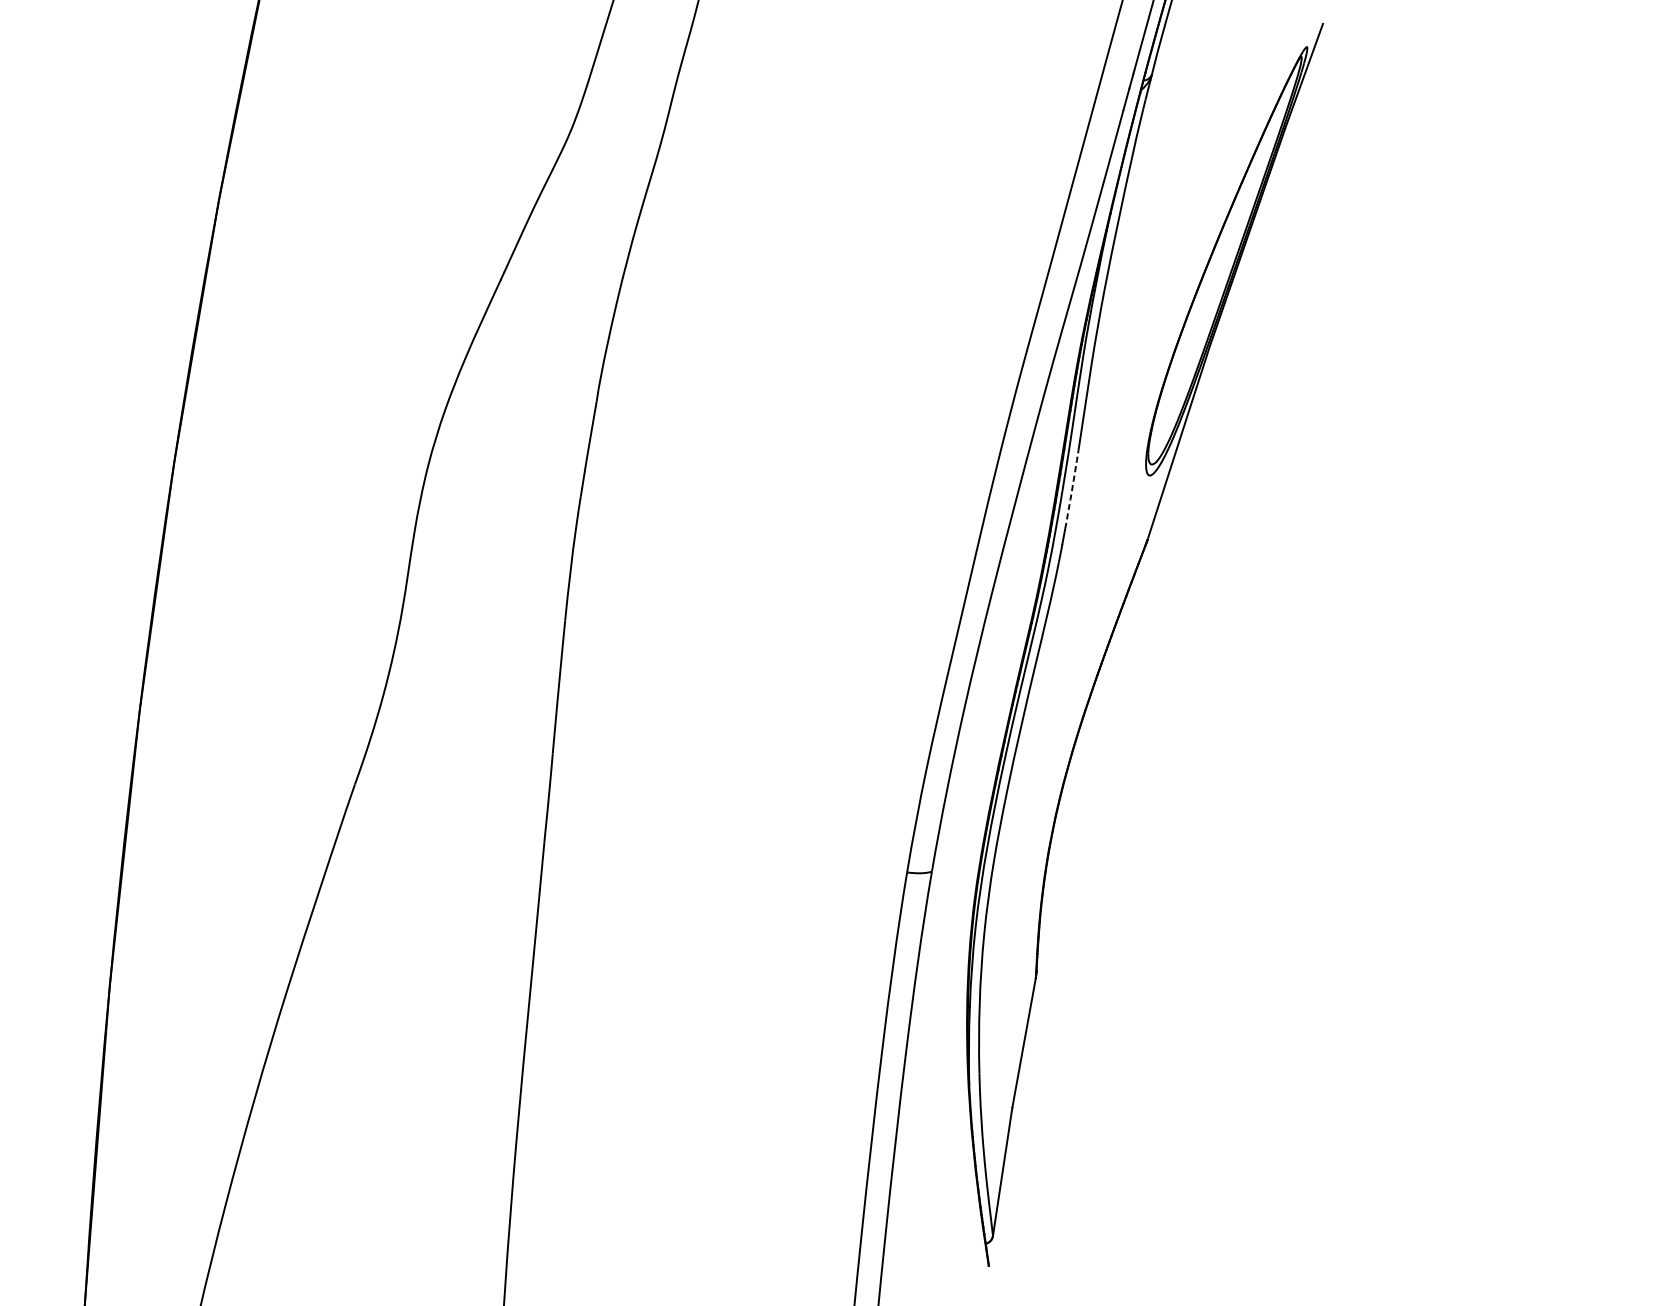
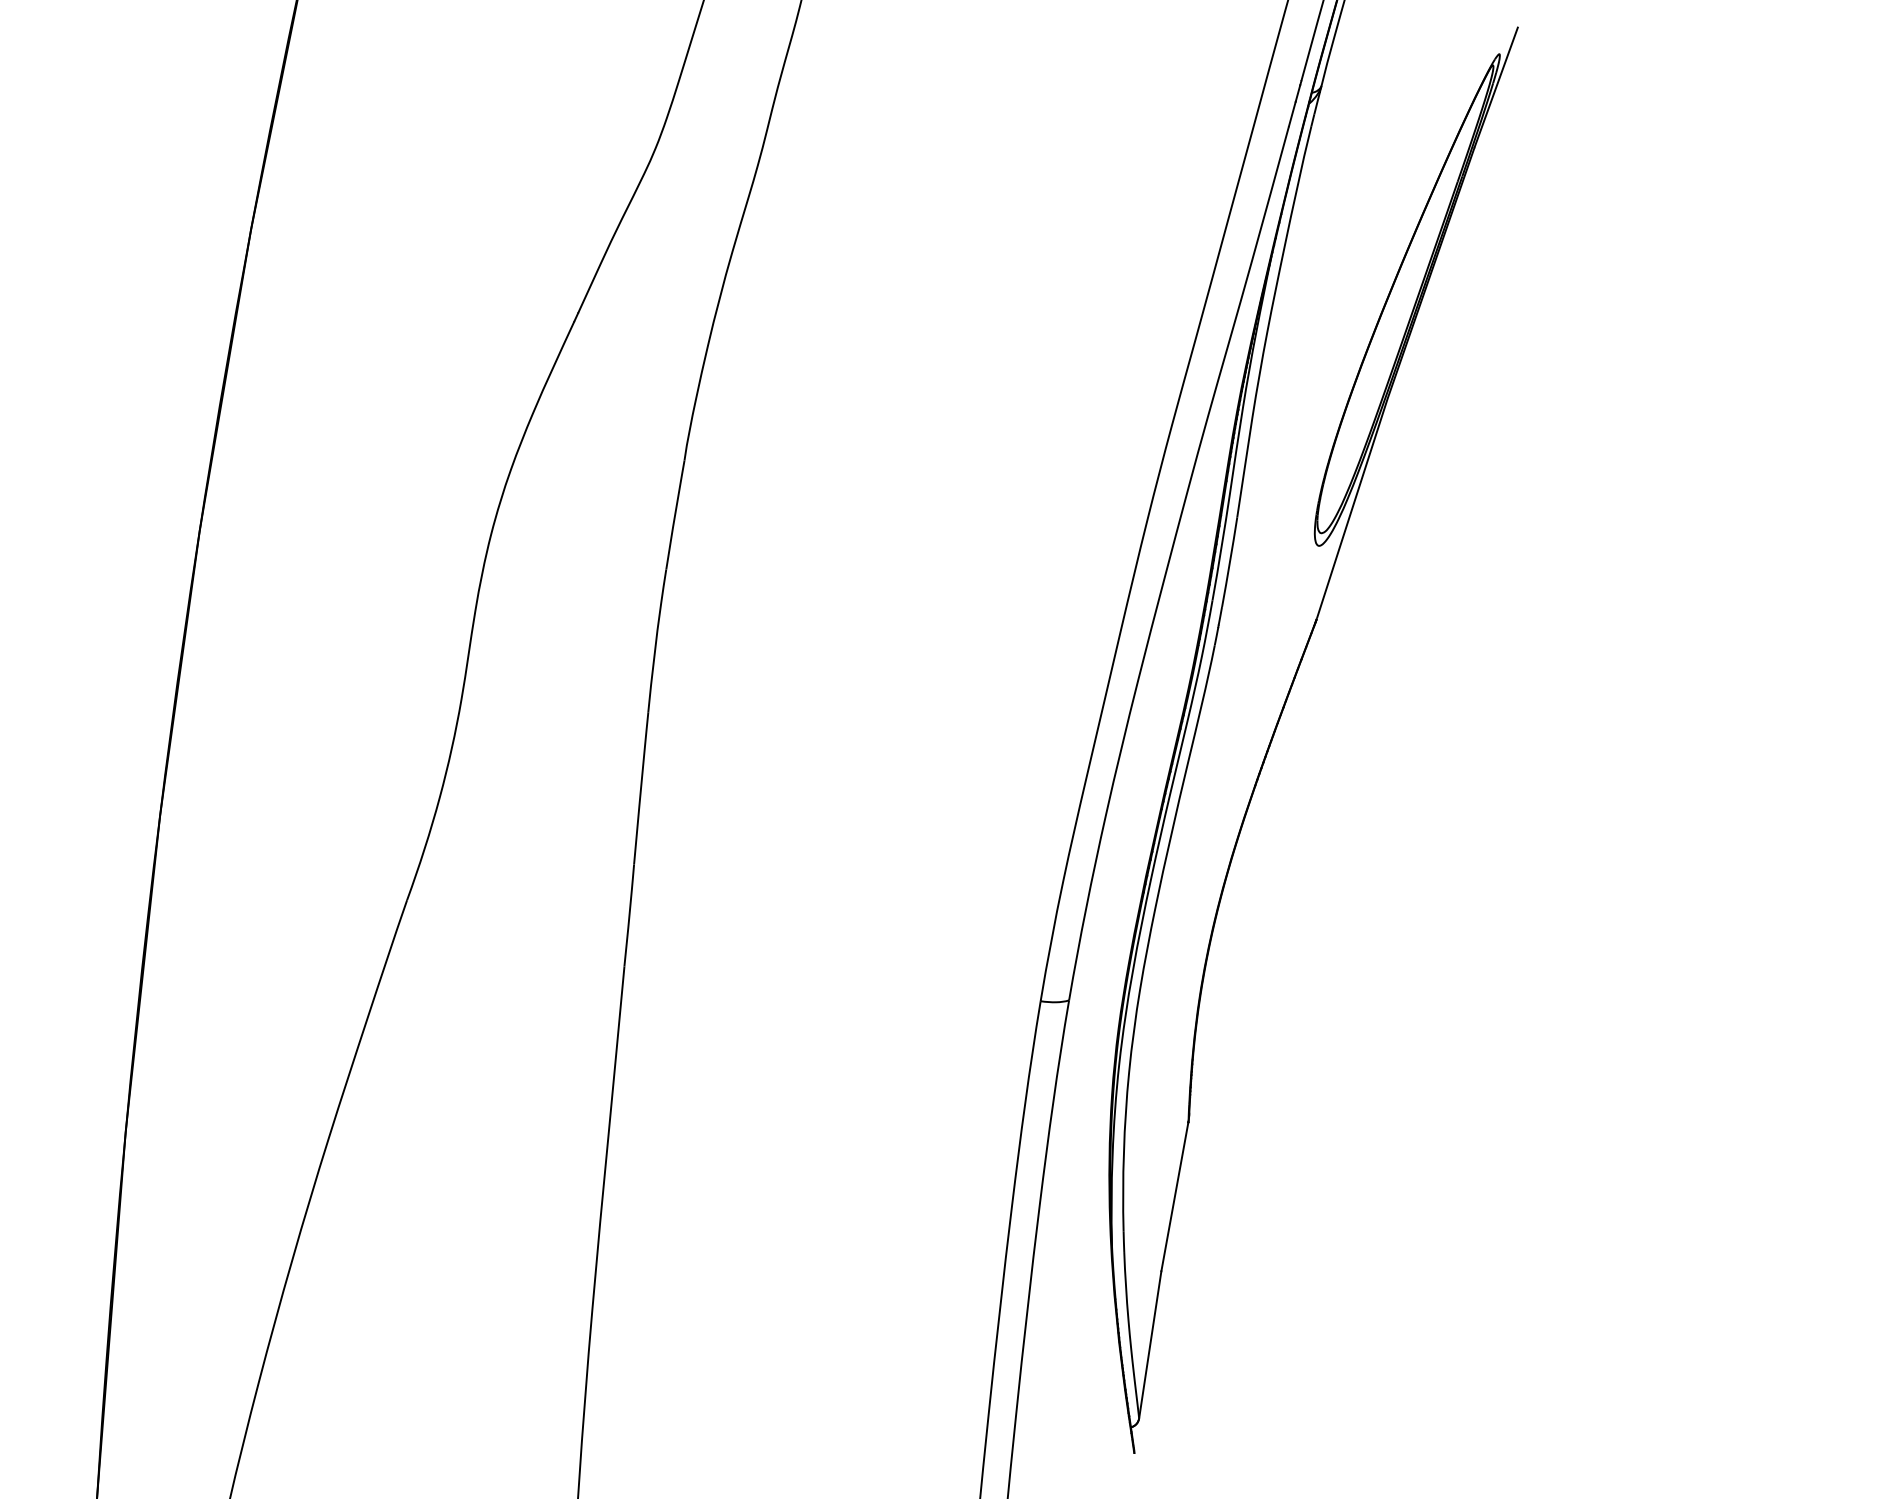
arc: (1071, 490) -> (1229, 562), dashed -> solid

